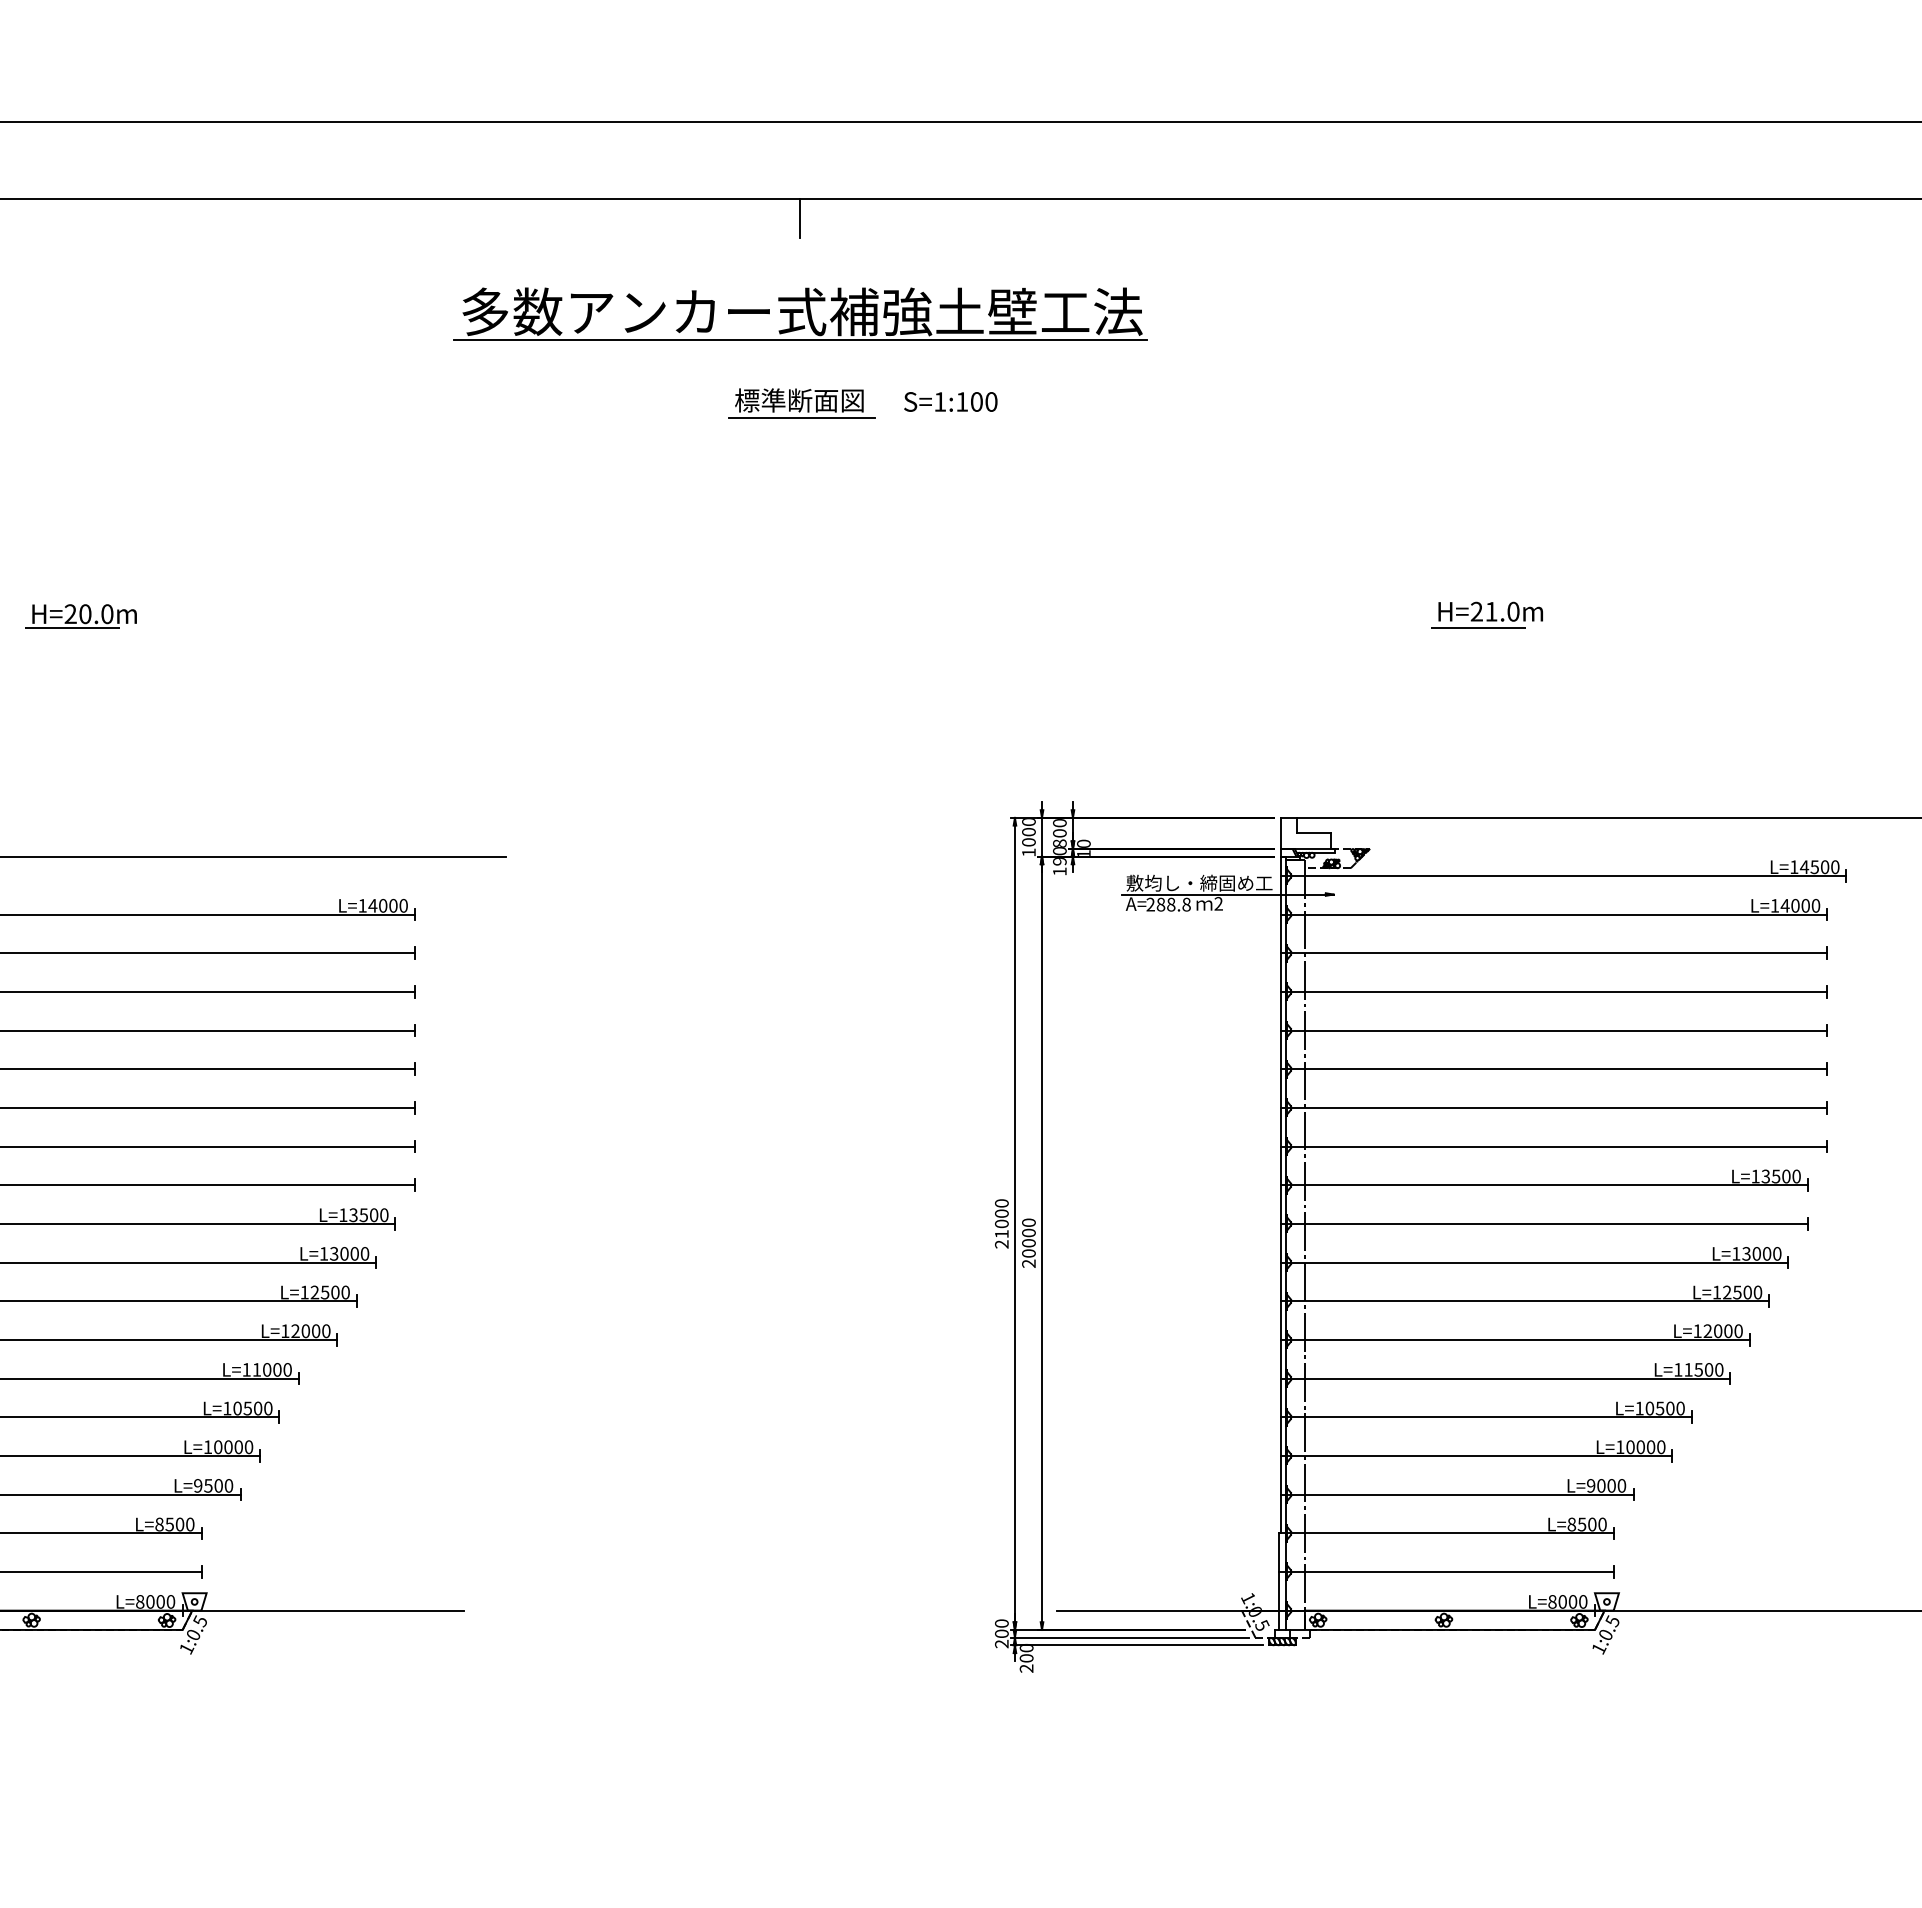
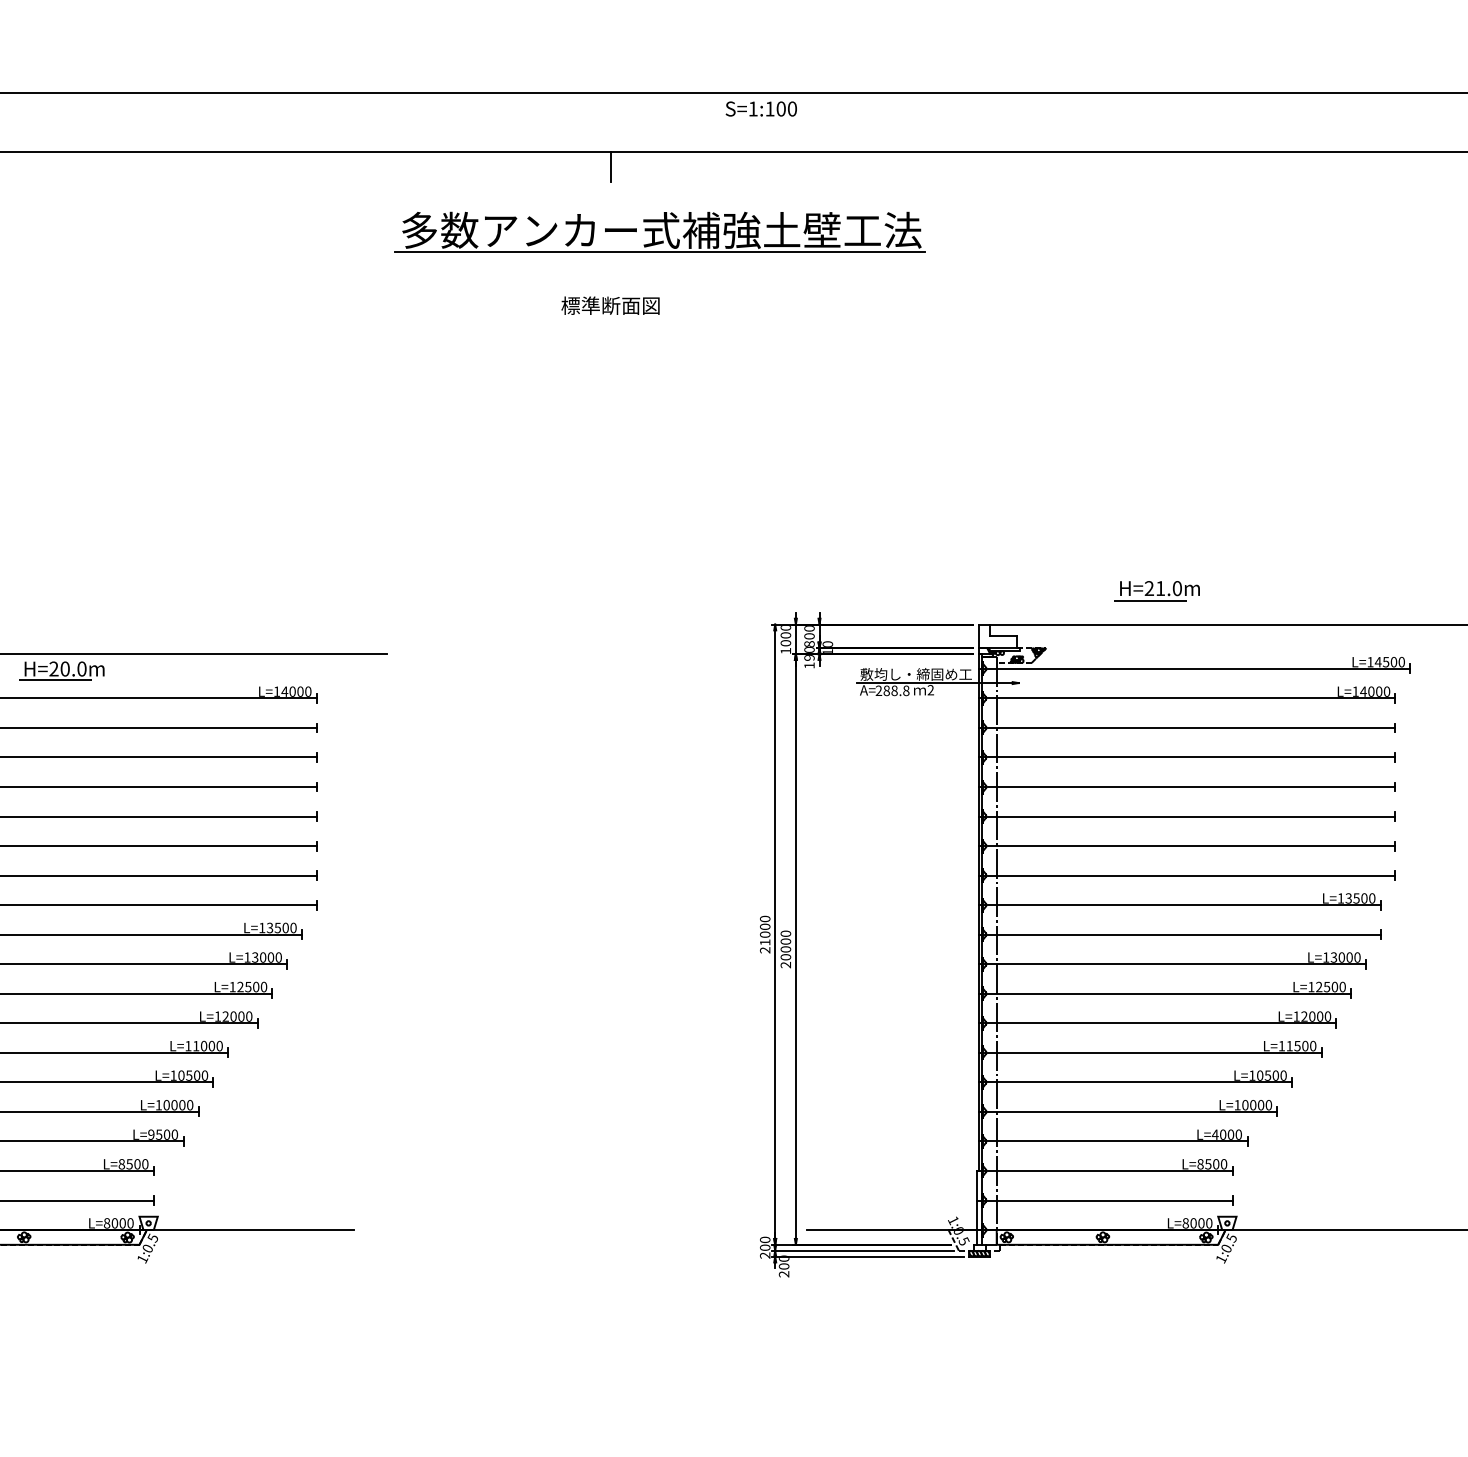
part: (800, 313) -> (660, 231), moved
text: (950, 401) -> (761, 108), moved
line: (801, 418) -> (612, 319), removed
part: (1486, 614) -> (1156, 590), moved
part: (80, 616) -> (61, 670), moved
text: (1590, 1485) -> (1214, 1134), L=9000 -> L=4000

